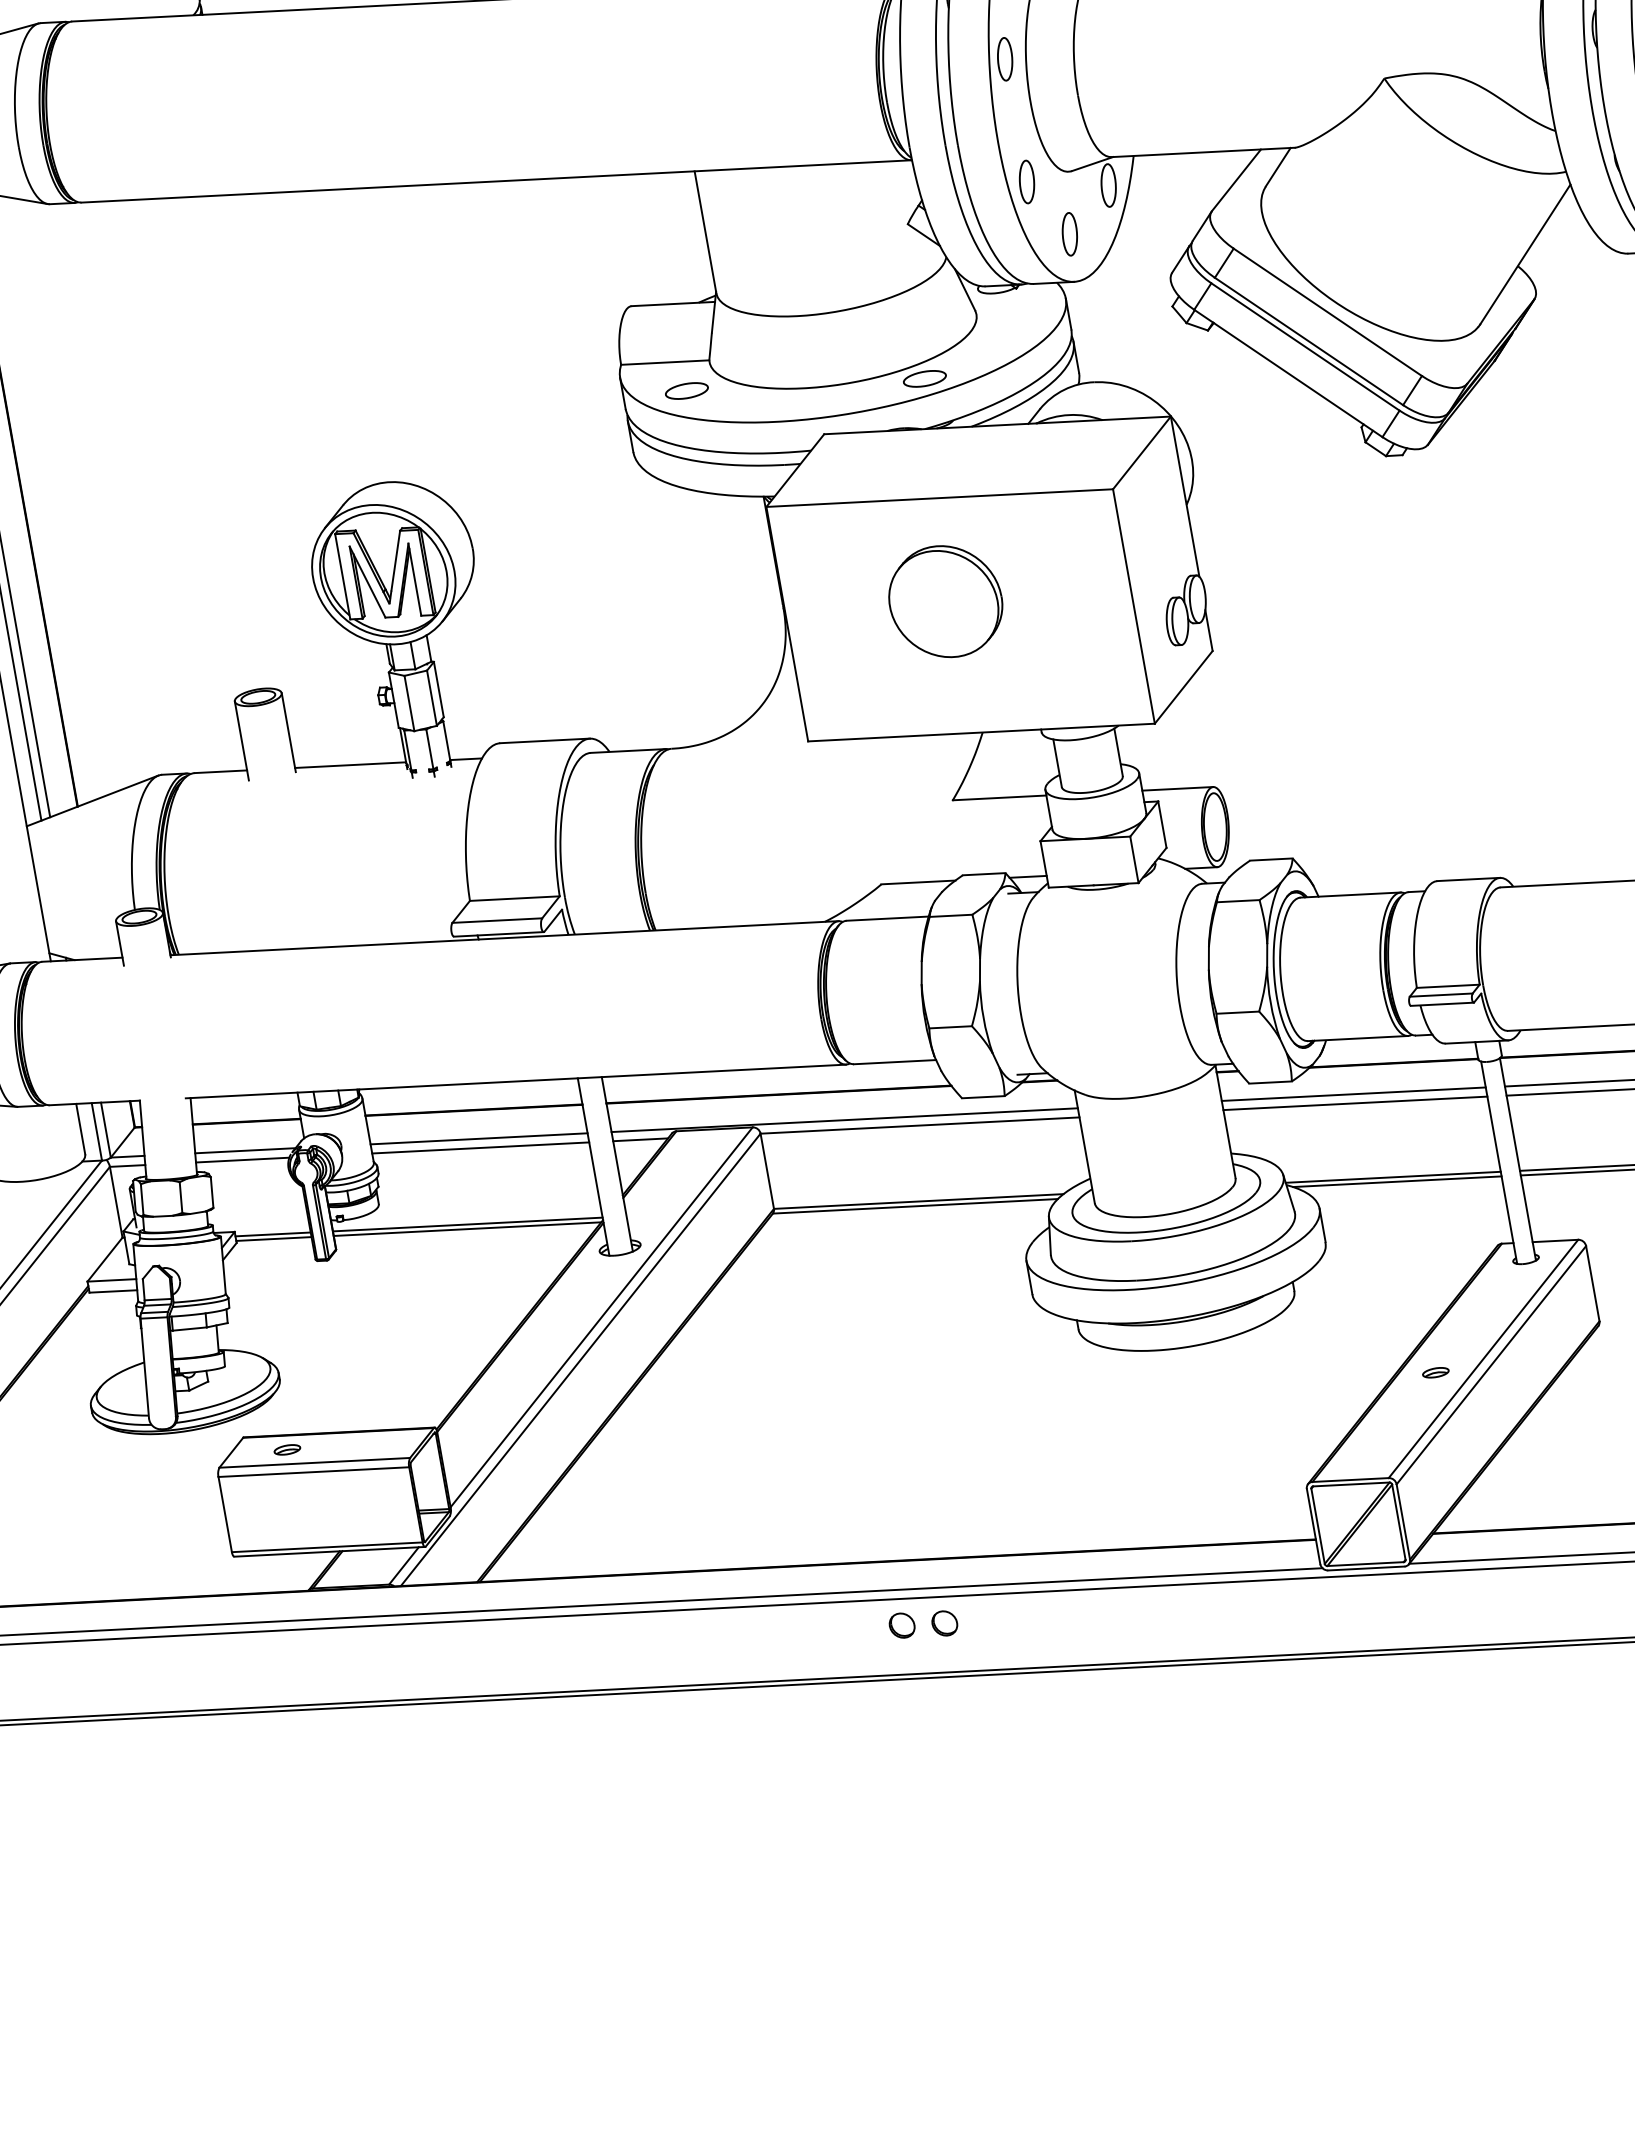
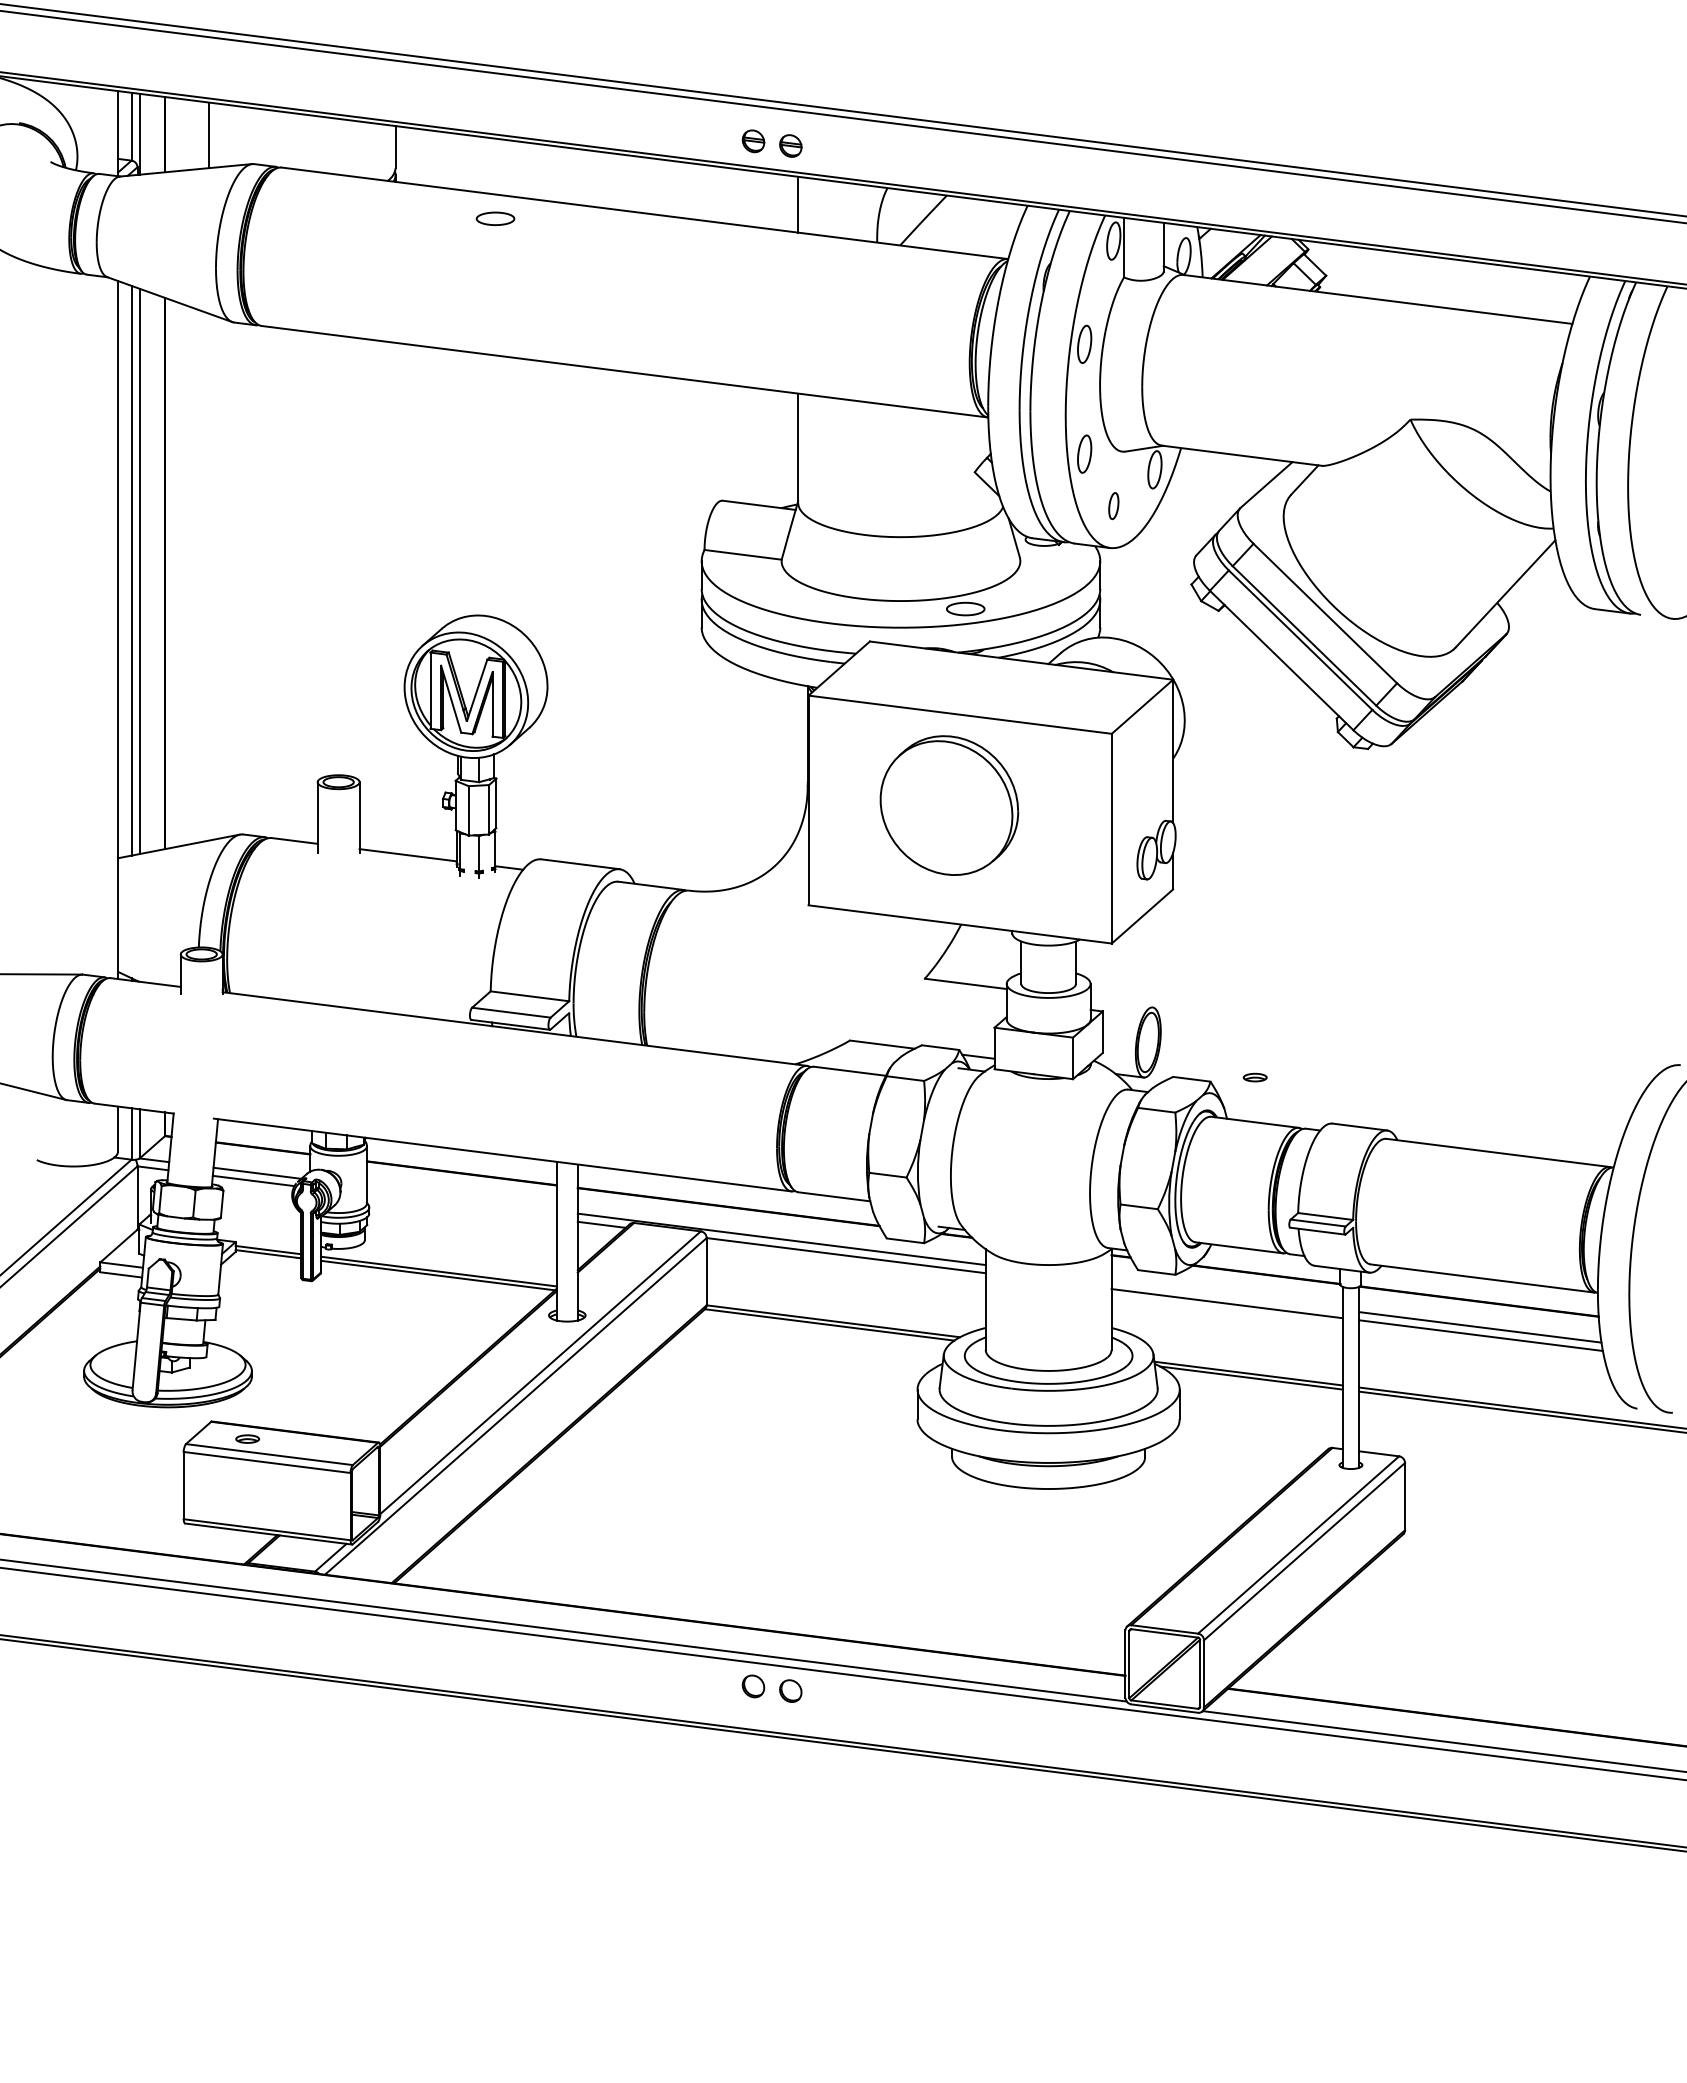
part: (1069, 233) -> (1113, 505), size x0.7
part: (686, 390) -> (495, 218), moved
part: (945, 600) -> (949, 804), size x1.4
line: (1177, 788) -> (1121, 1003), removed
line: (1353, 1094) -> (1226, 1295), removed
line: (478, 1139) -> (461, 1199), removed
line: (480, 1148) -> (461, 1207), removed
part: (1435, 1372) -> (1254, 1077), moved

